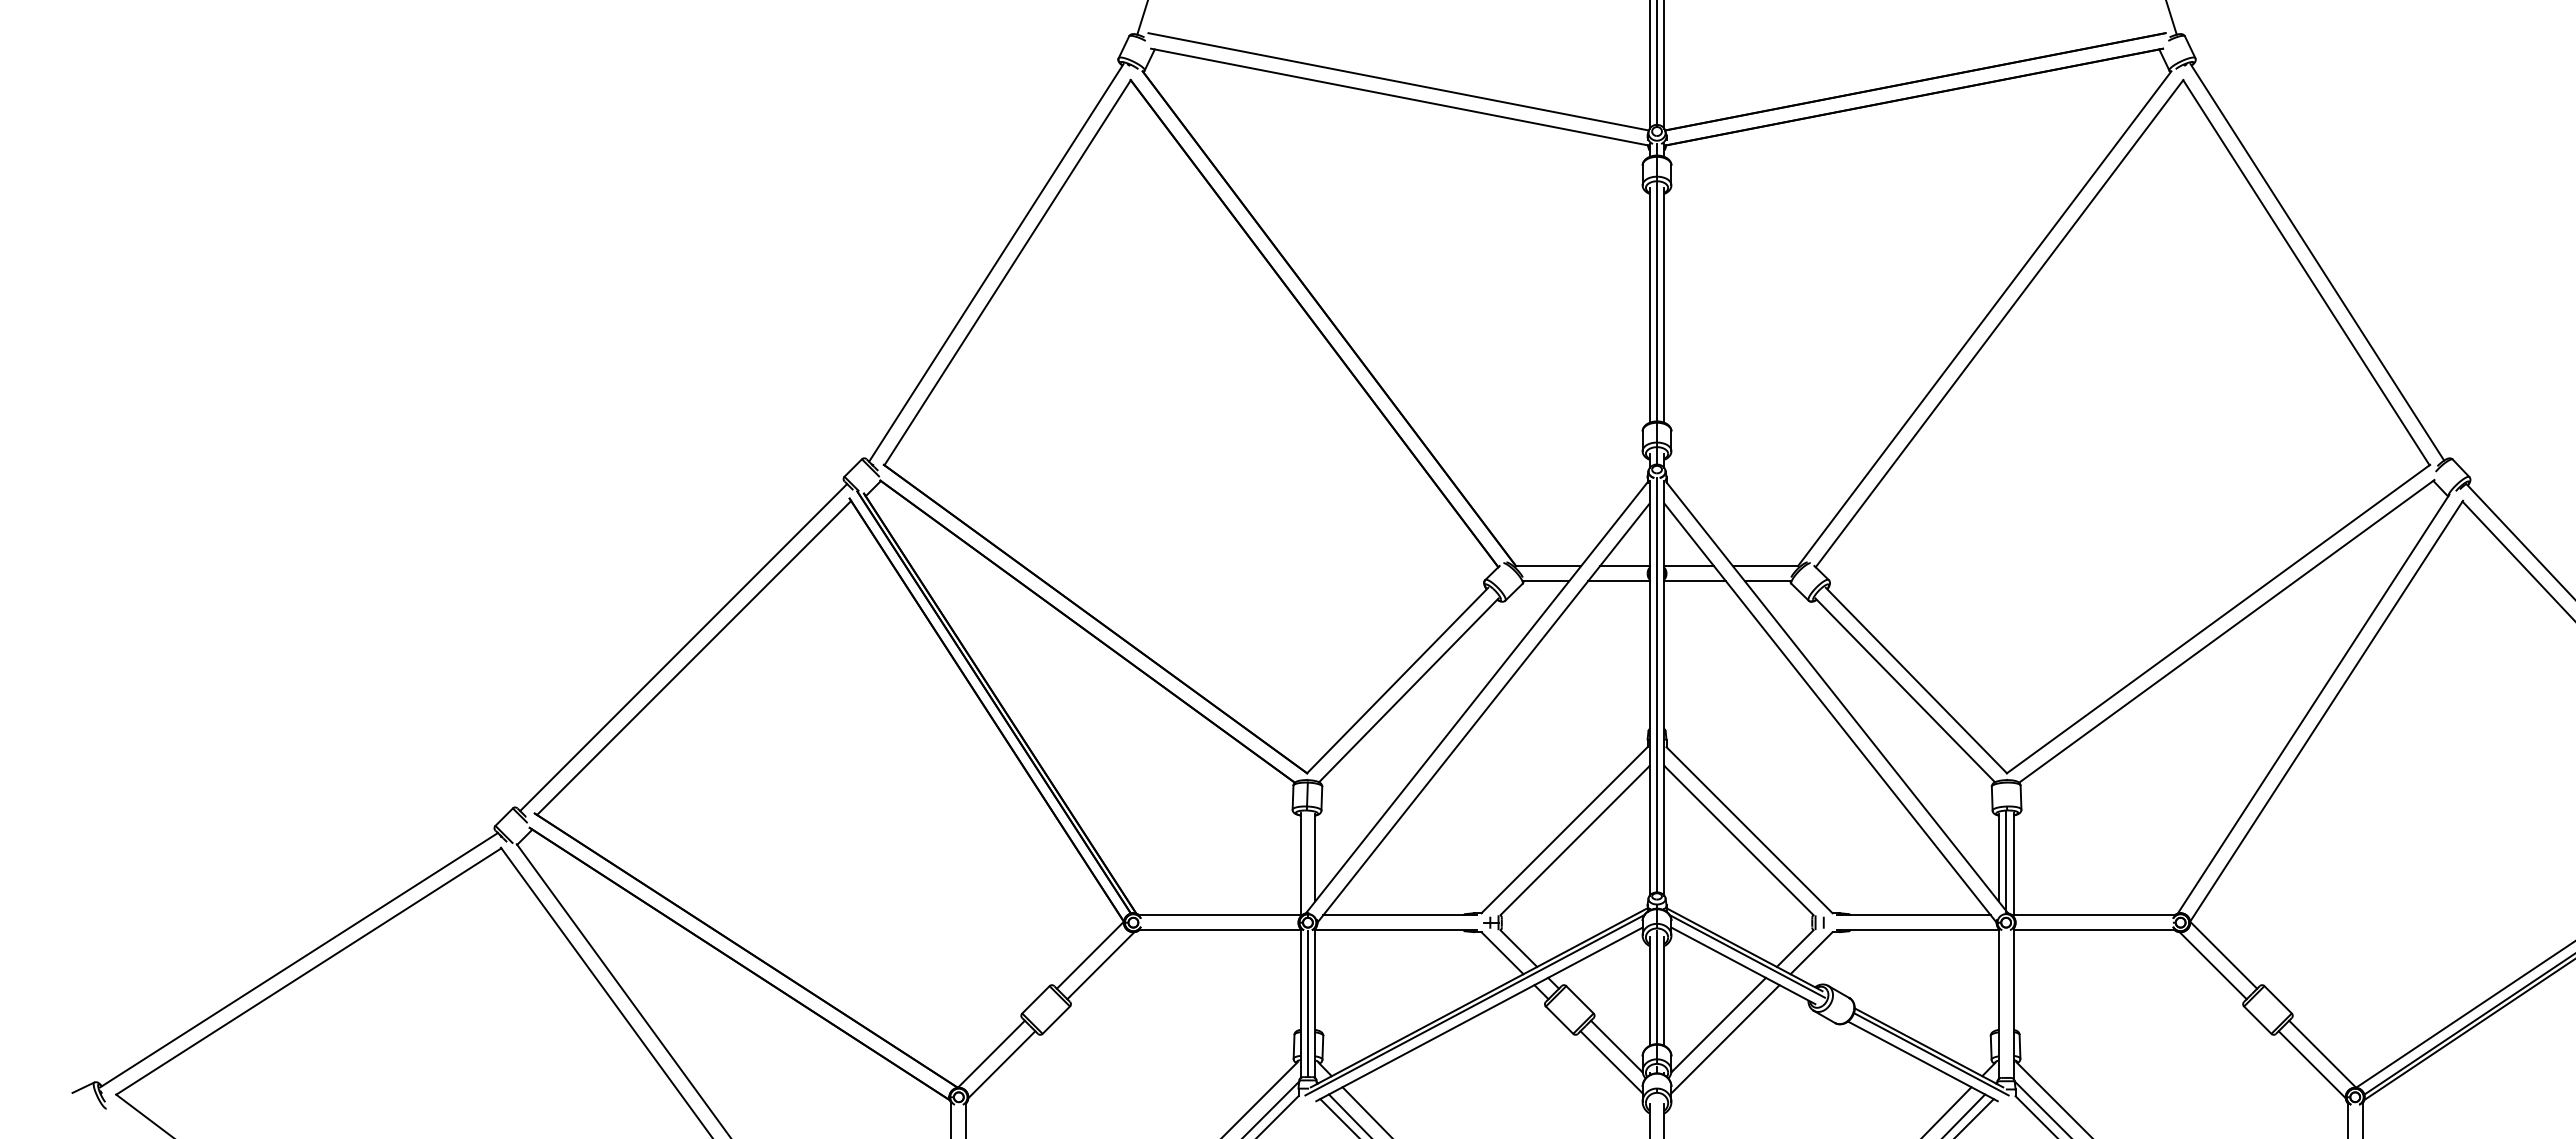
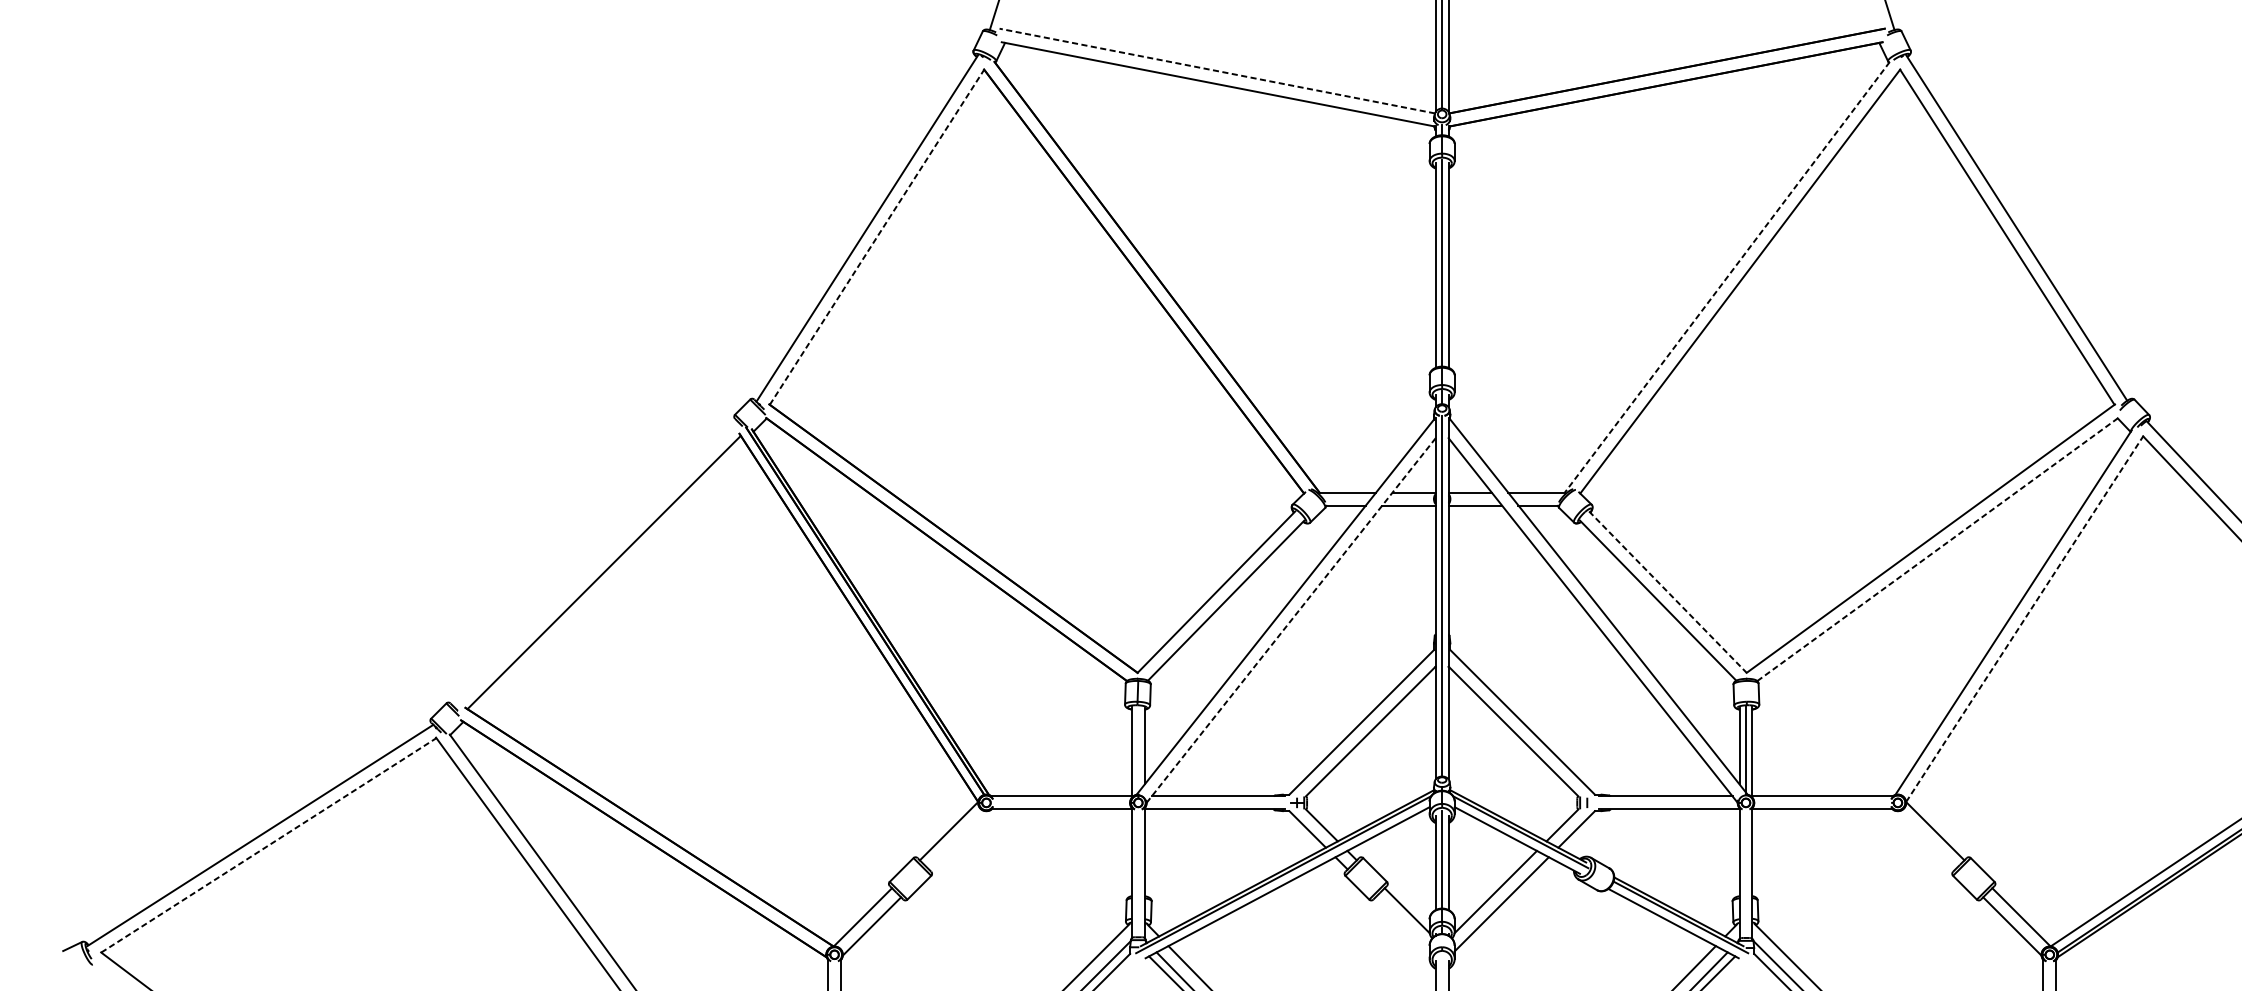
line: (1398, 81) -> (1217, 70), solid -> dashed
line: (1007, 272) -> (876, 237), solid -> dashed
line: (1984, 318) -> (1727, 277), solid -> dashed
line: (2226, 631) -> (1937, 549), solid -> dashed
line: (683, 647) -> (594, 563), removed
line: (1916, 680) -> (1667, 592), solid -> dashed
line: (2326, 711) -> (2024, 619), solid -> dashed
line: (1483, 713) -> (1291, 620), solid -> dashed
line: (1100, 965) -> (957, 840), removed
line: (2212, 965) -> (1925, 840), removed
line: (308, 971) -> (268, 845), solid -> dashed
line: (1307, 1003) -> (1137, 873), removed
line: (1611, 1062) -> (1402, 924), removed

